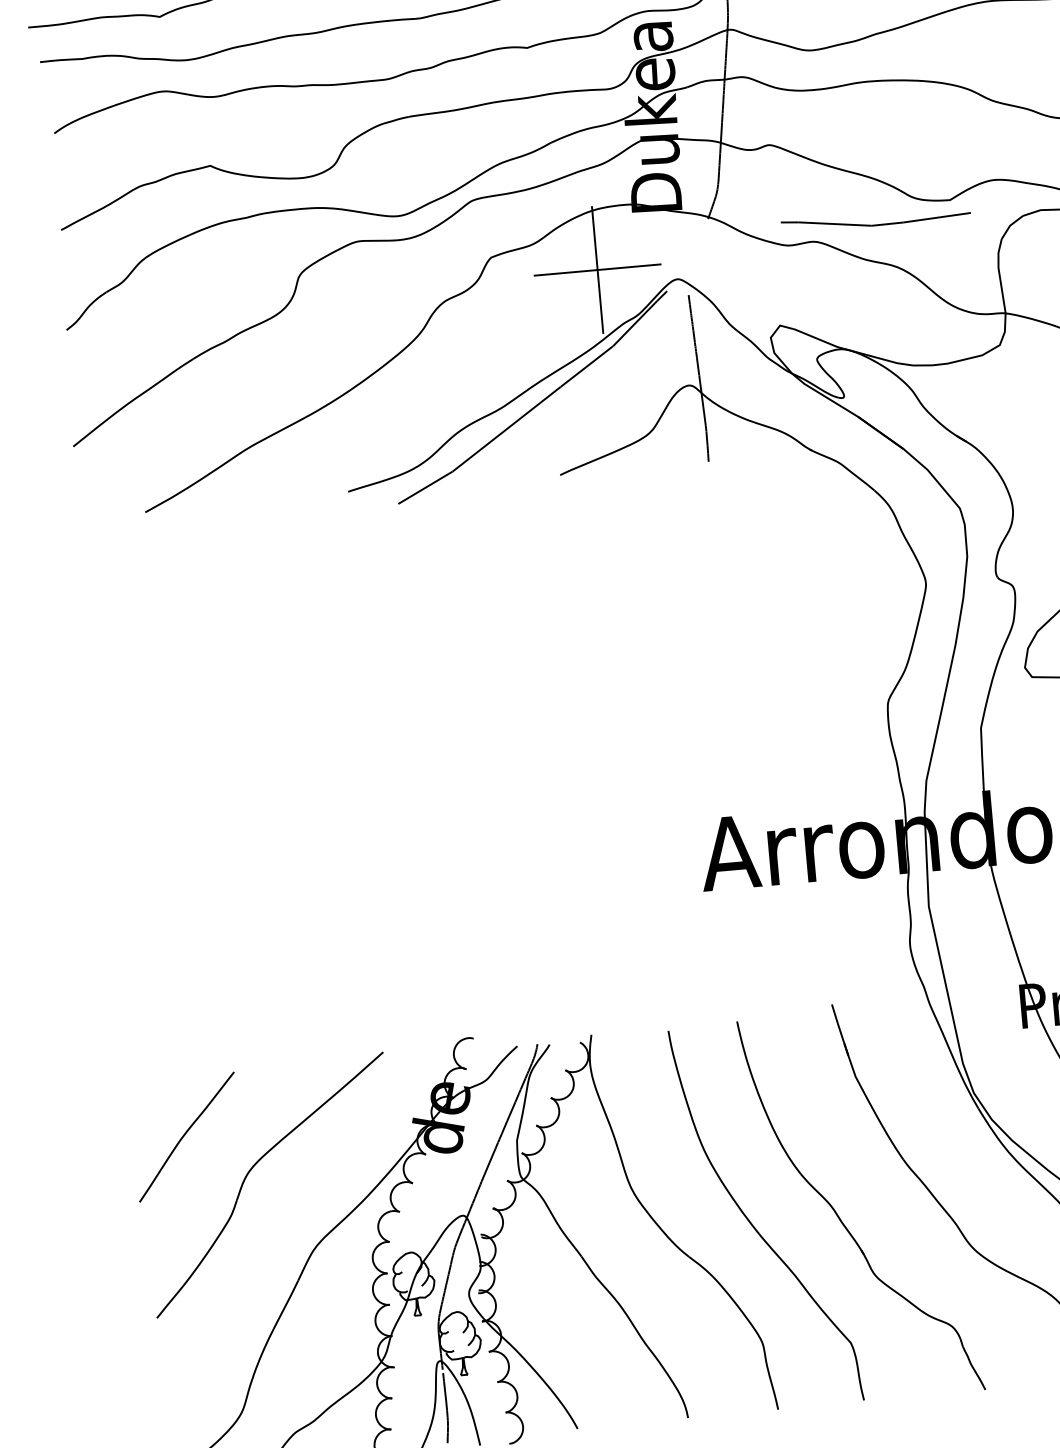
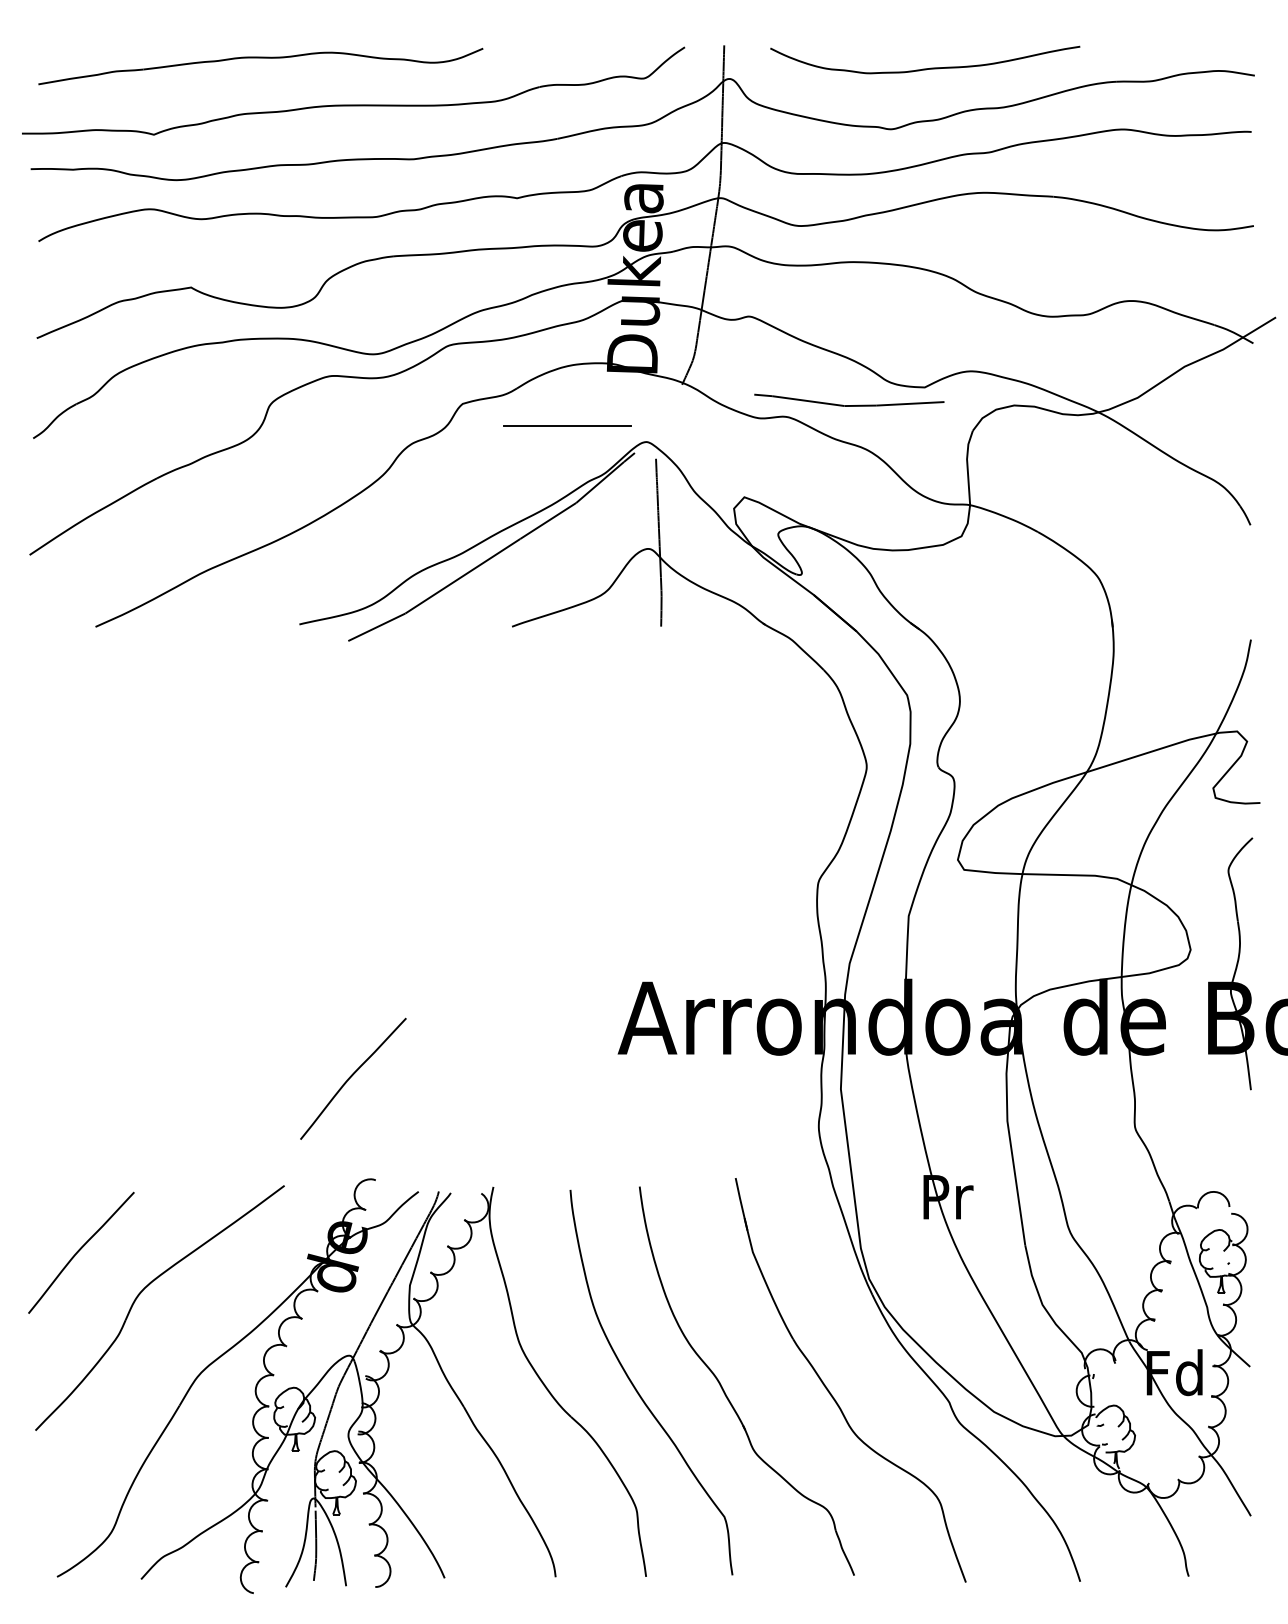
line: (597, 269) -> (567, 425), removed
curve: (441, 937) -> (352, 1076), added

